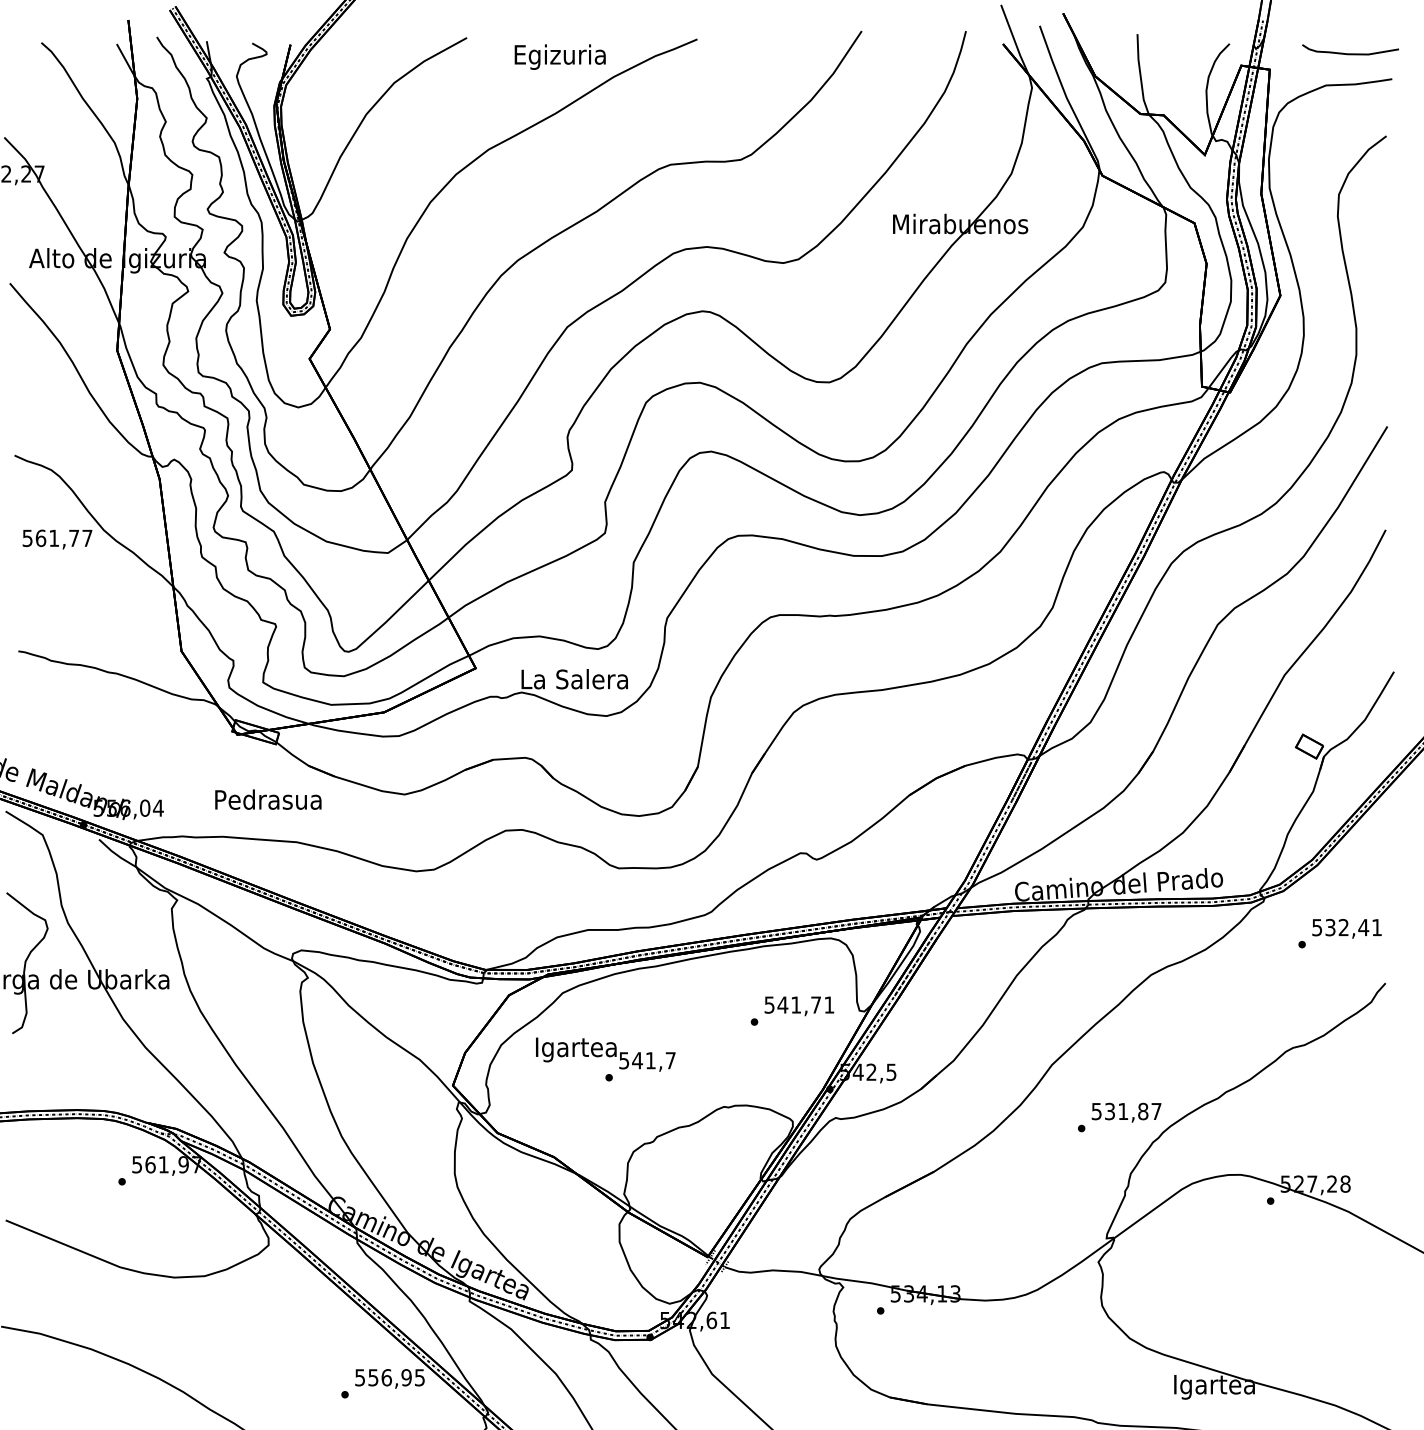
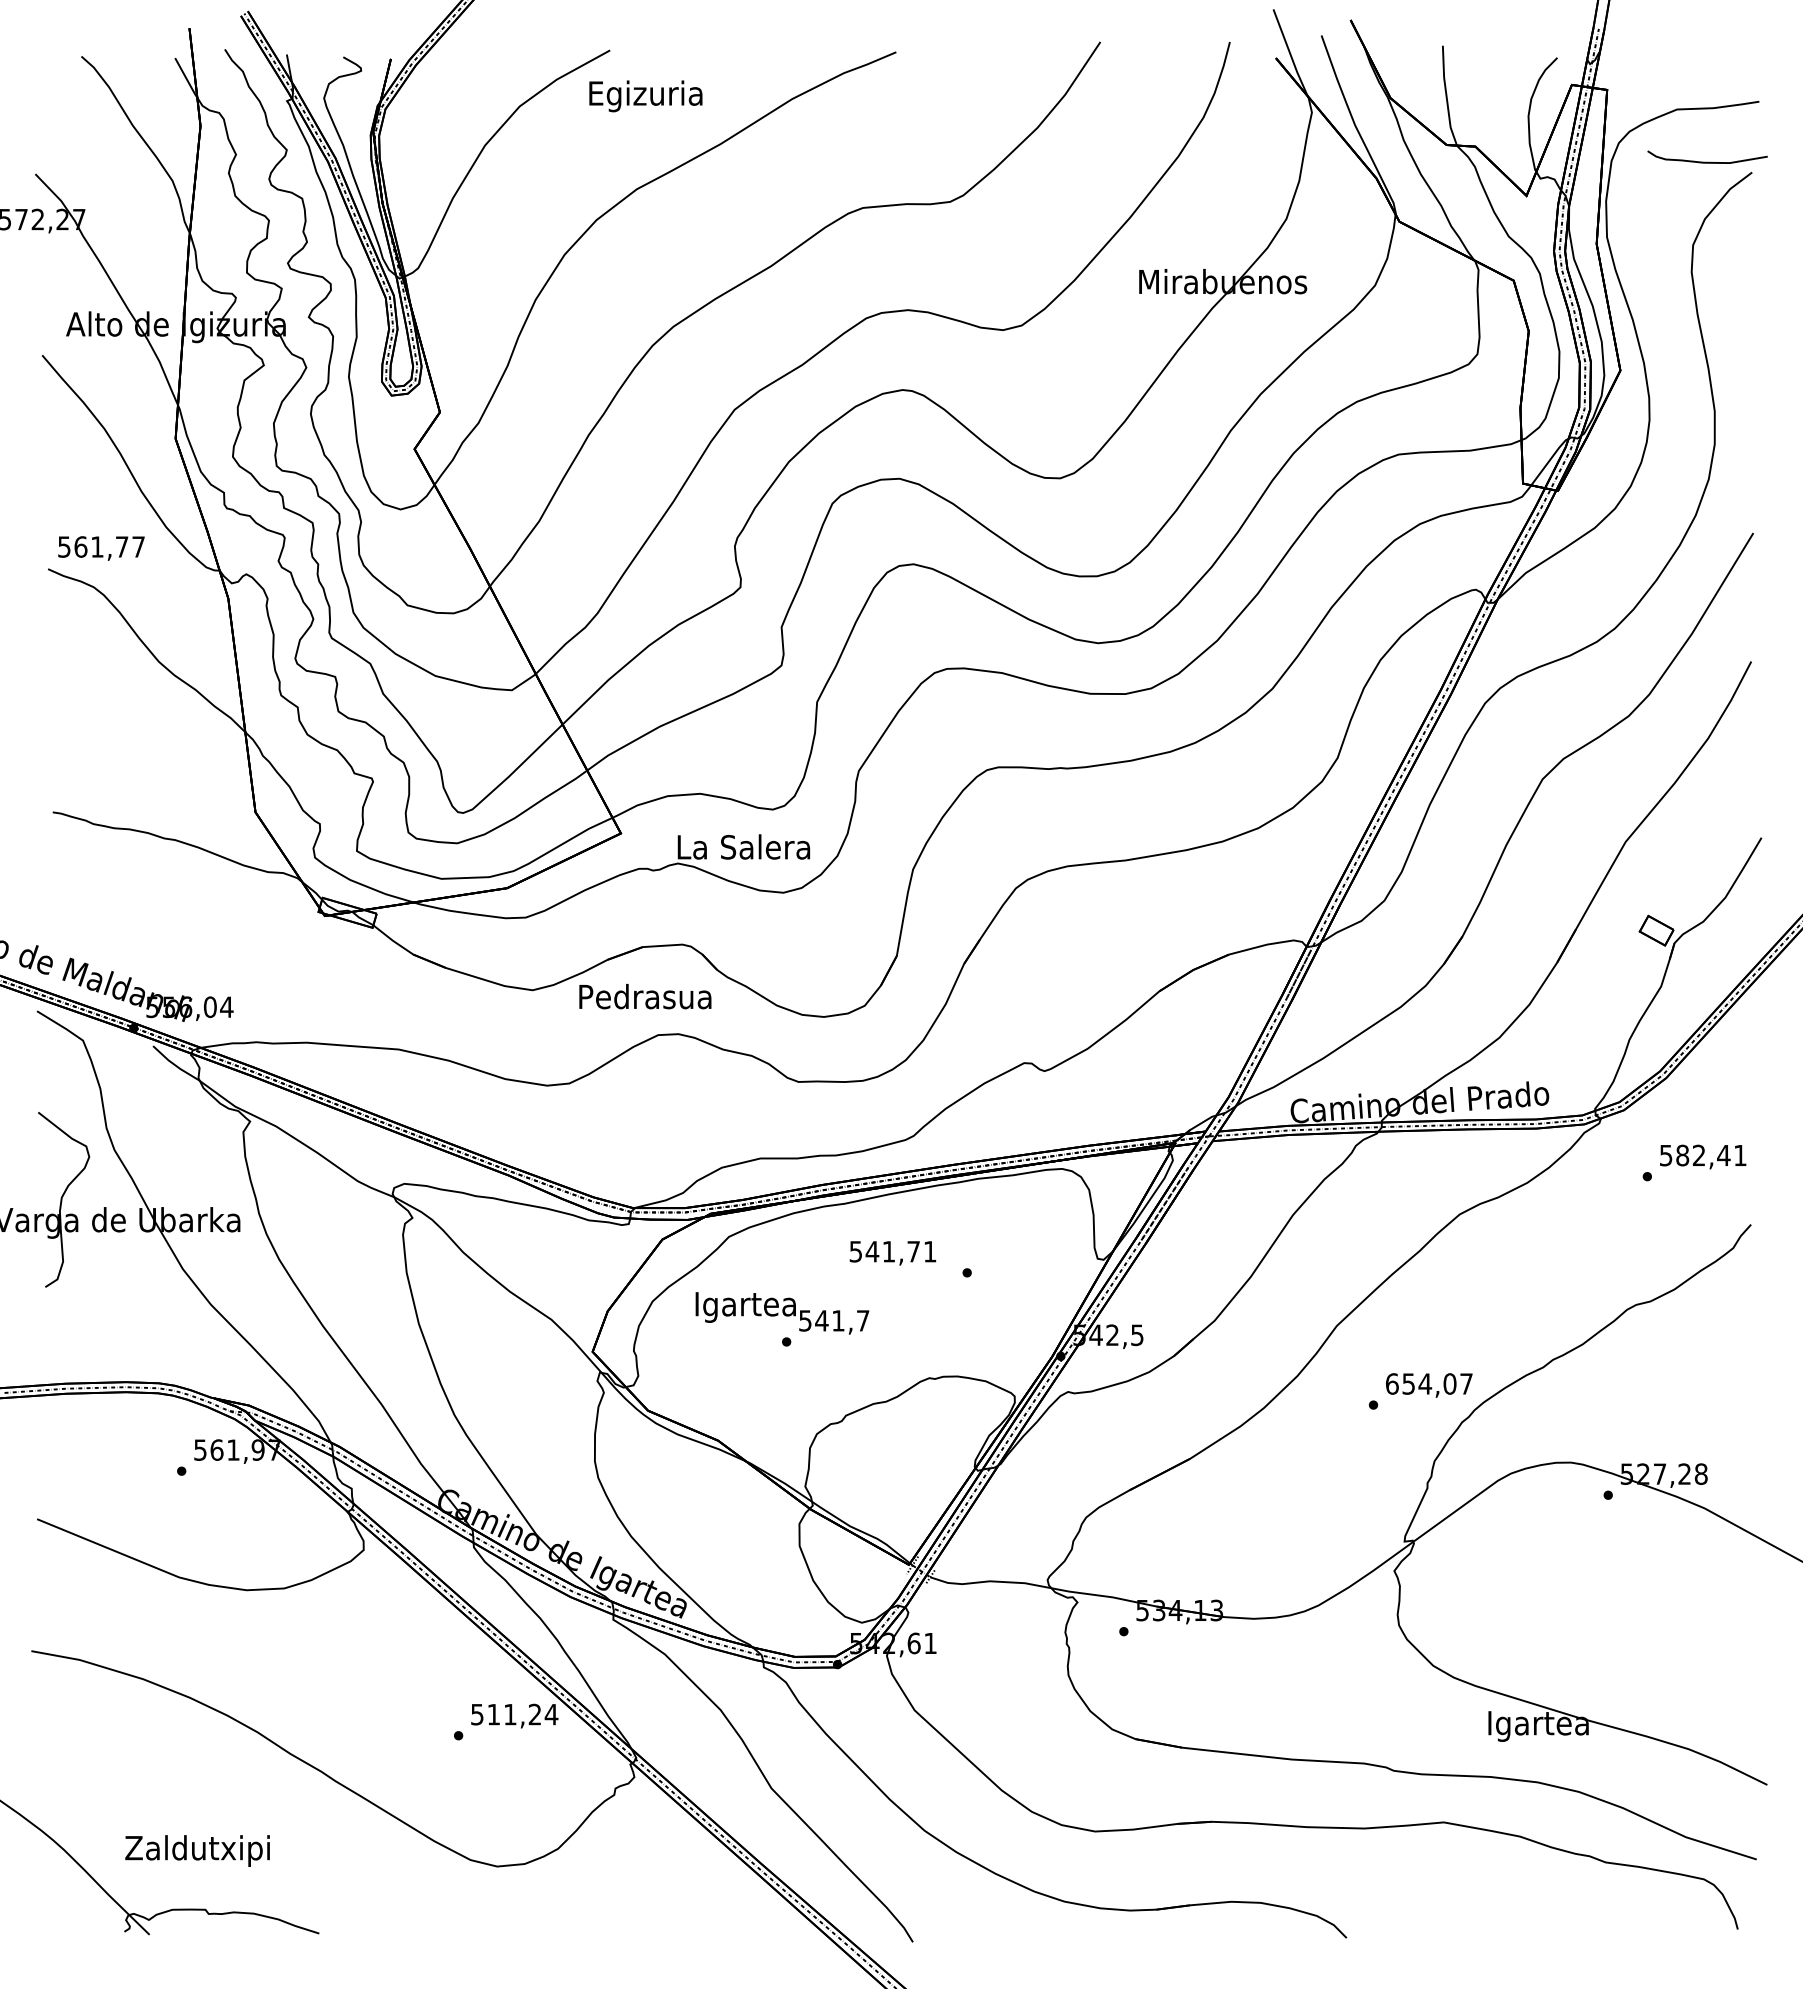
curve: (1350, 53) -> (1707, 161), moved
text: (559, 57) -> (645, 96), moved
text: (57, 539) -> (101, 548), moved
text: (268, 799) -> (645, 996), moved
text: (1330, 927) -> (1682, 1155), 532,41 -> 582,41
text: (799, 1006) -> (892, 1253), moved
text: (1120, 1111) -> (1421, 1383), 531,87 -> 654,07
text: (396, 1377) -> (522, 1714), 556,95 -> 511,24

